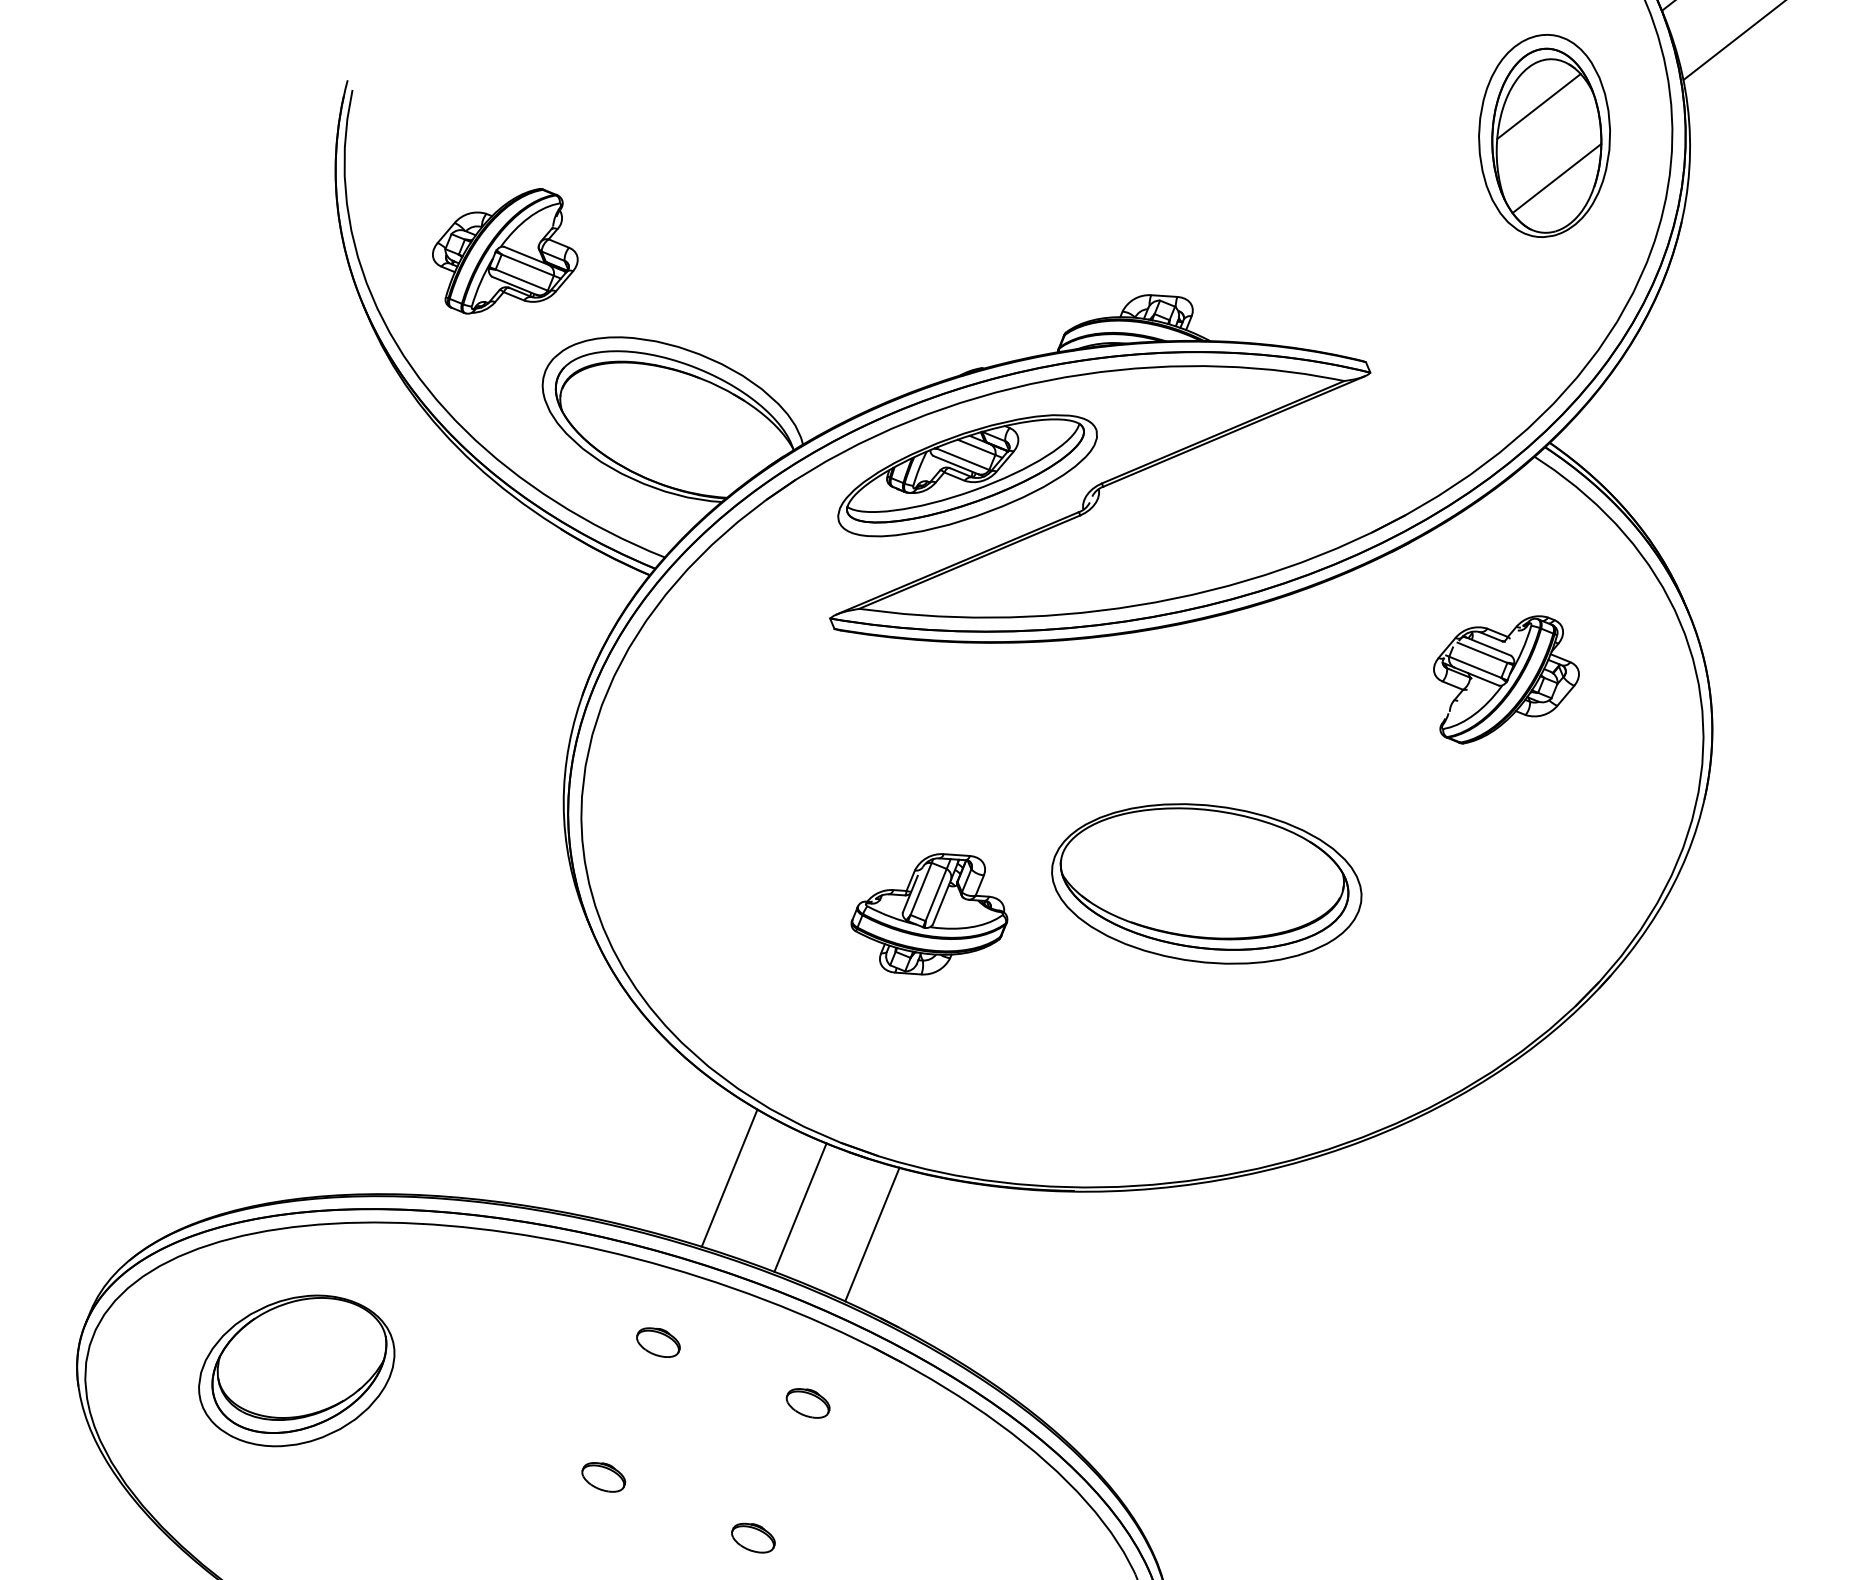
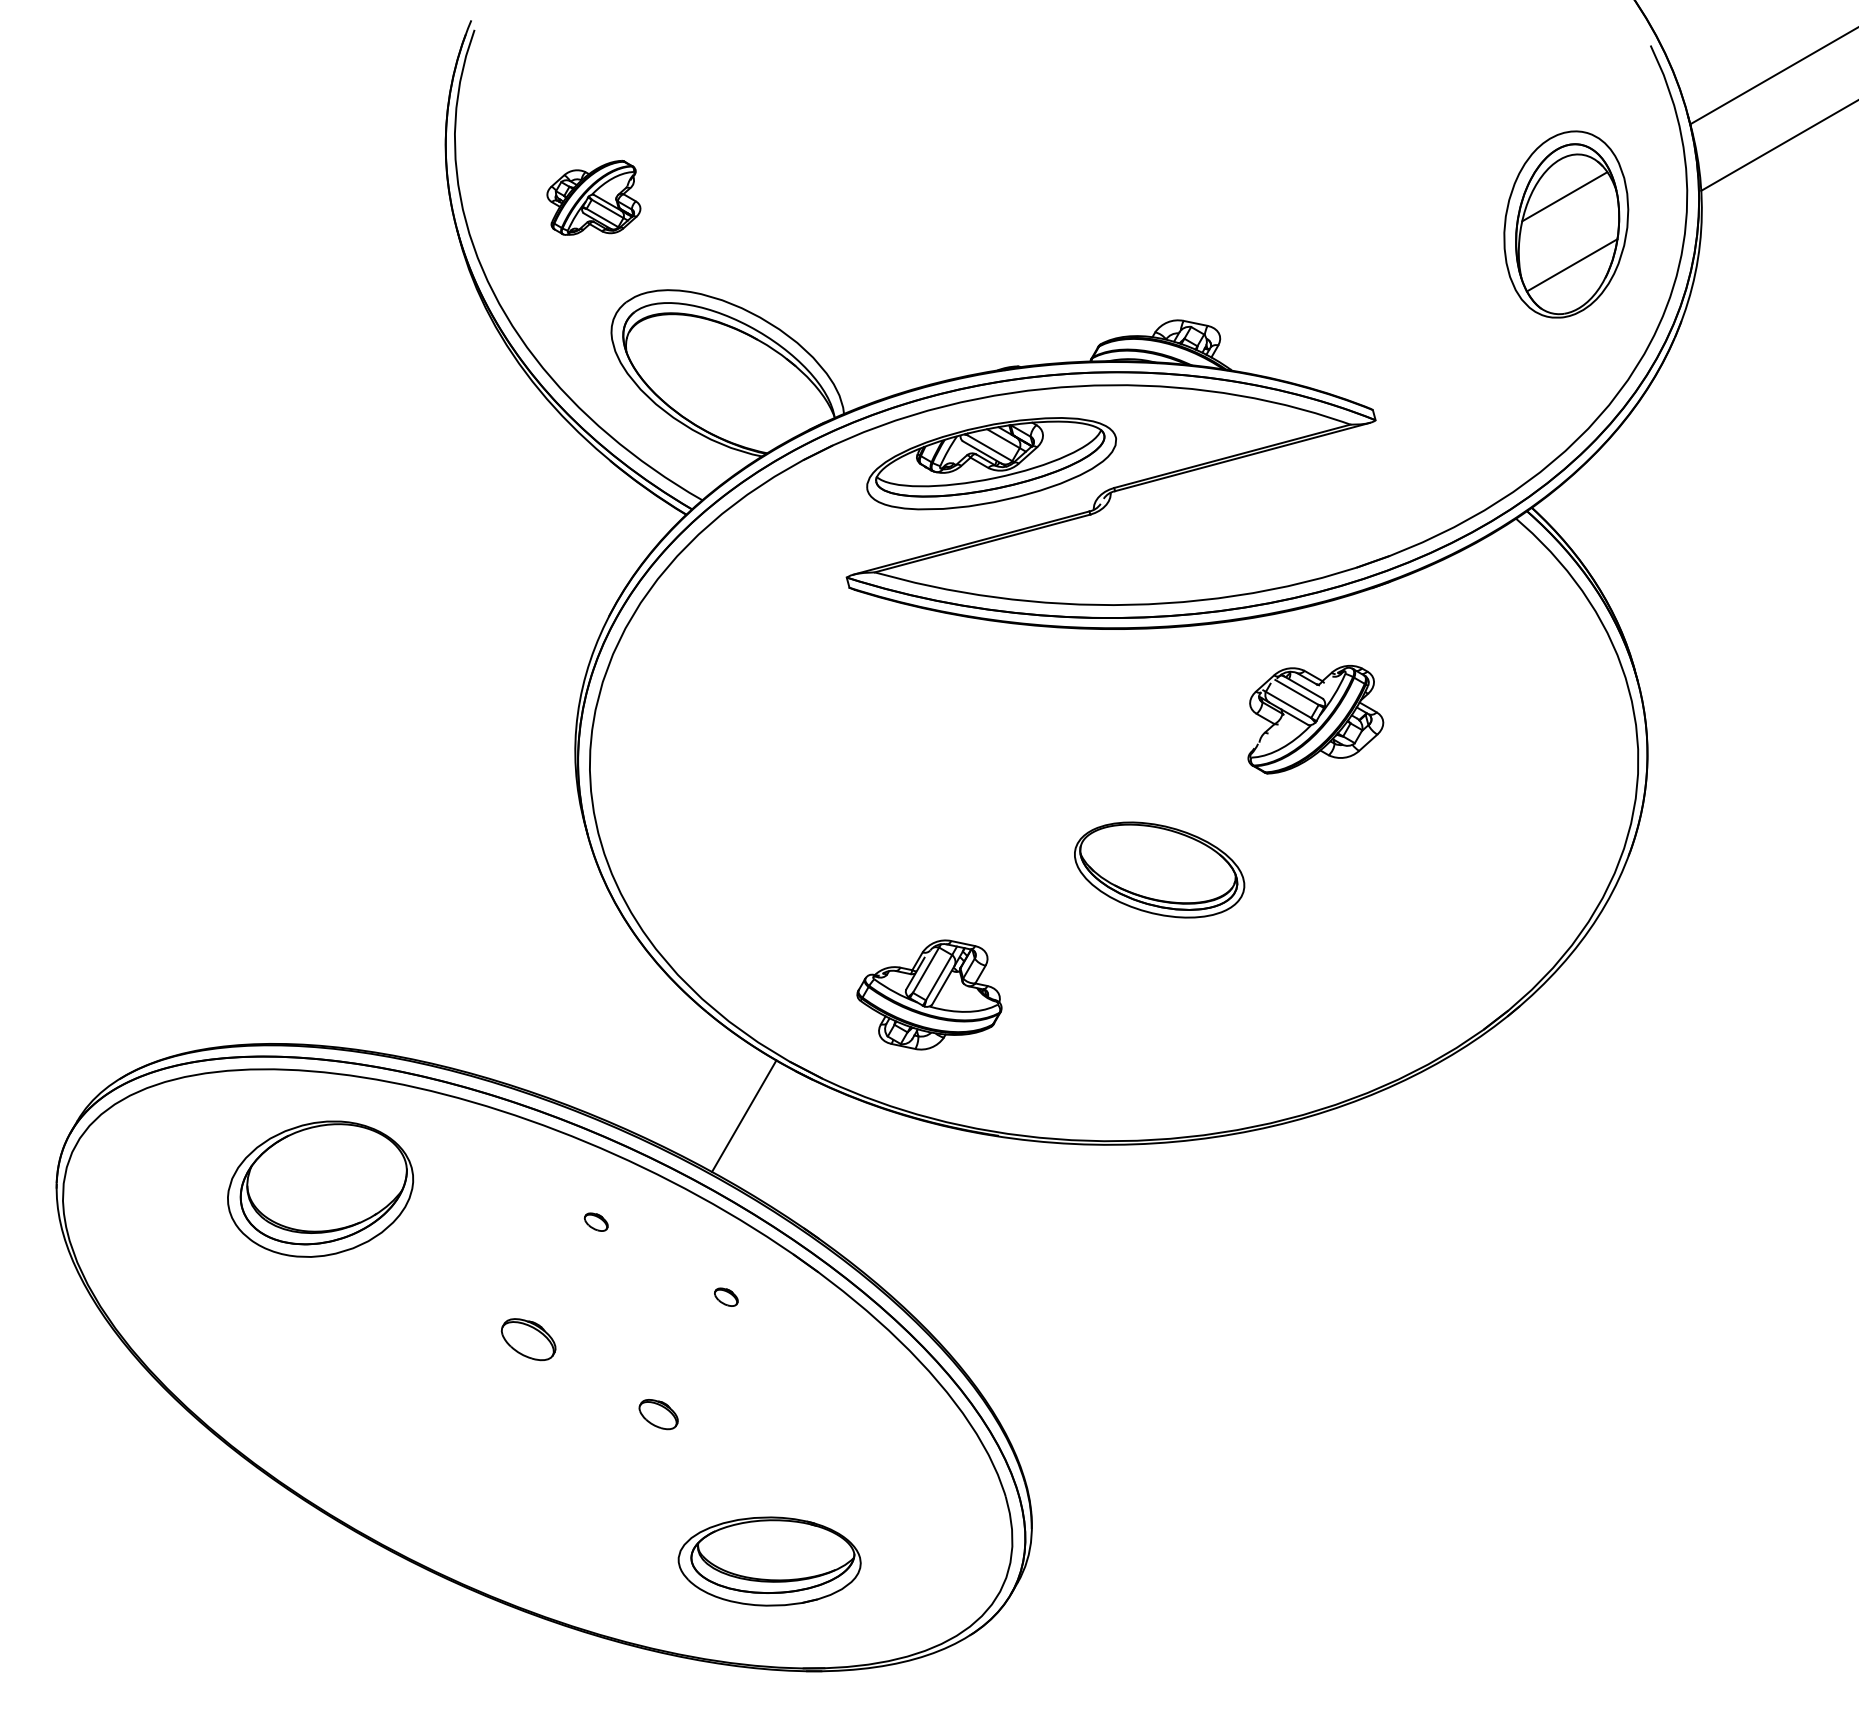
part: (504, 250) -> (593, 197), size x0.7
part: (1506, 678) -> (1315, 719), moved
part: (1206, 883) -> (1159, 869), size x0.6
part: (928, 914) -> (929, 994), moved
line: (729, 1177) -> (682, 1079), removed
line: (871, 1234) -> (806, 1150), removed
part: (658, 1341) -> (596, 1221), size x0.6
part: (296, 1370) -> (320, 1188), moved
part: (808, 1402) -> (726, 1296), size x0.6
part: (603, 1476) -> (528, 1338), size x1.4

